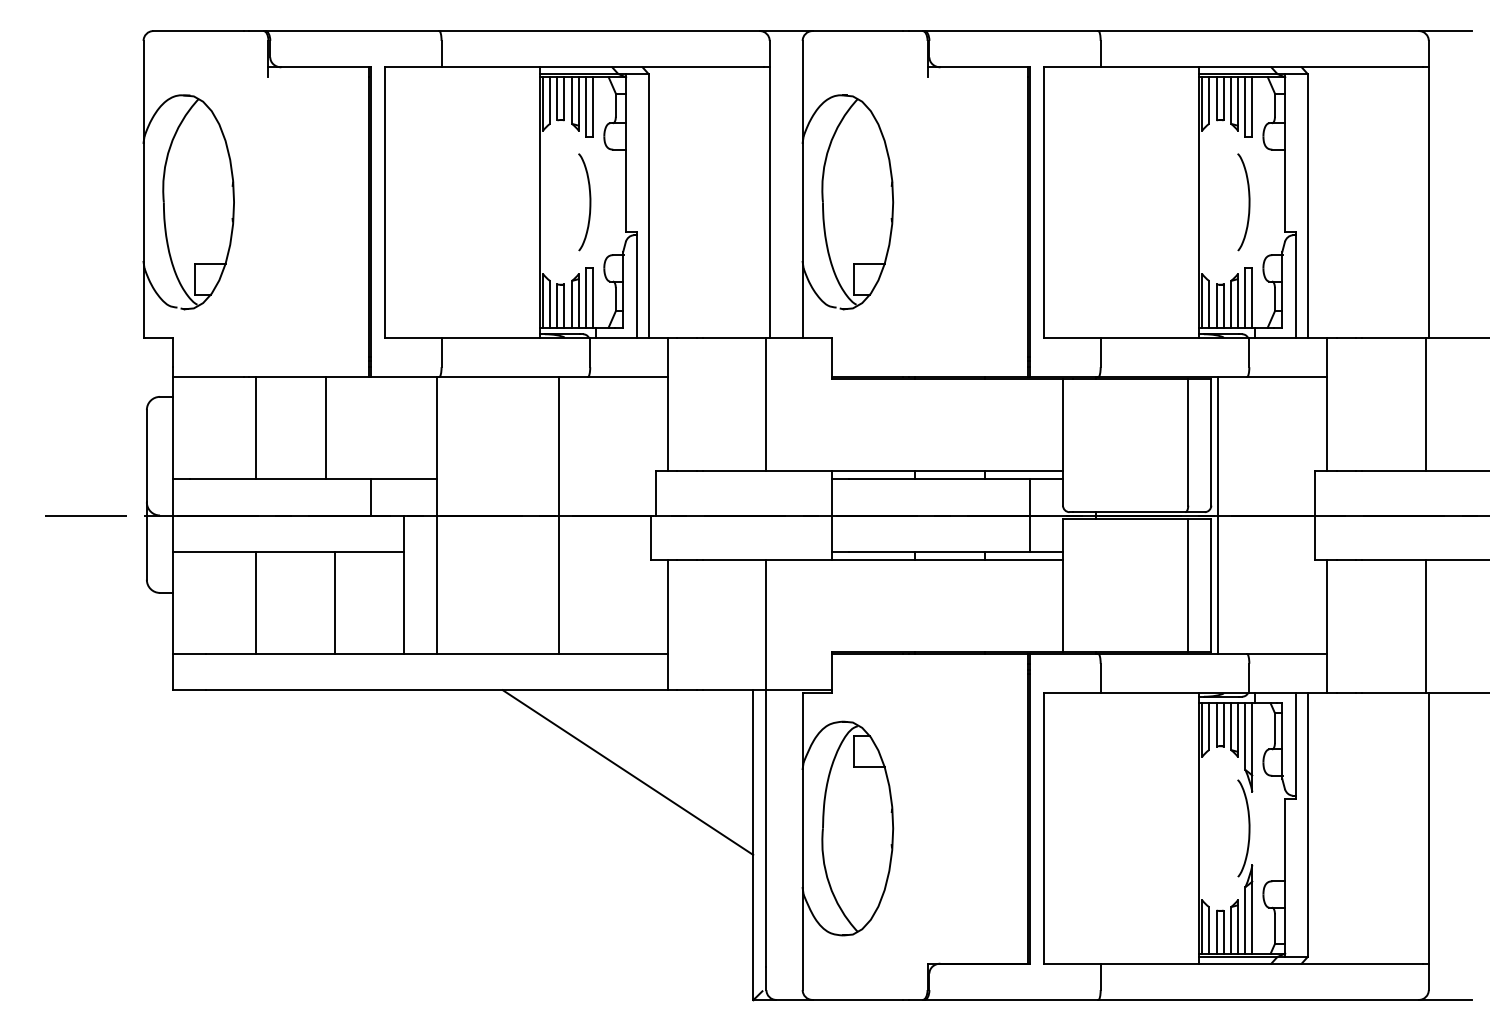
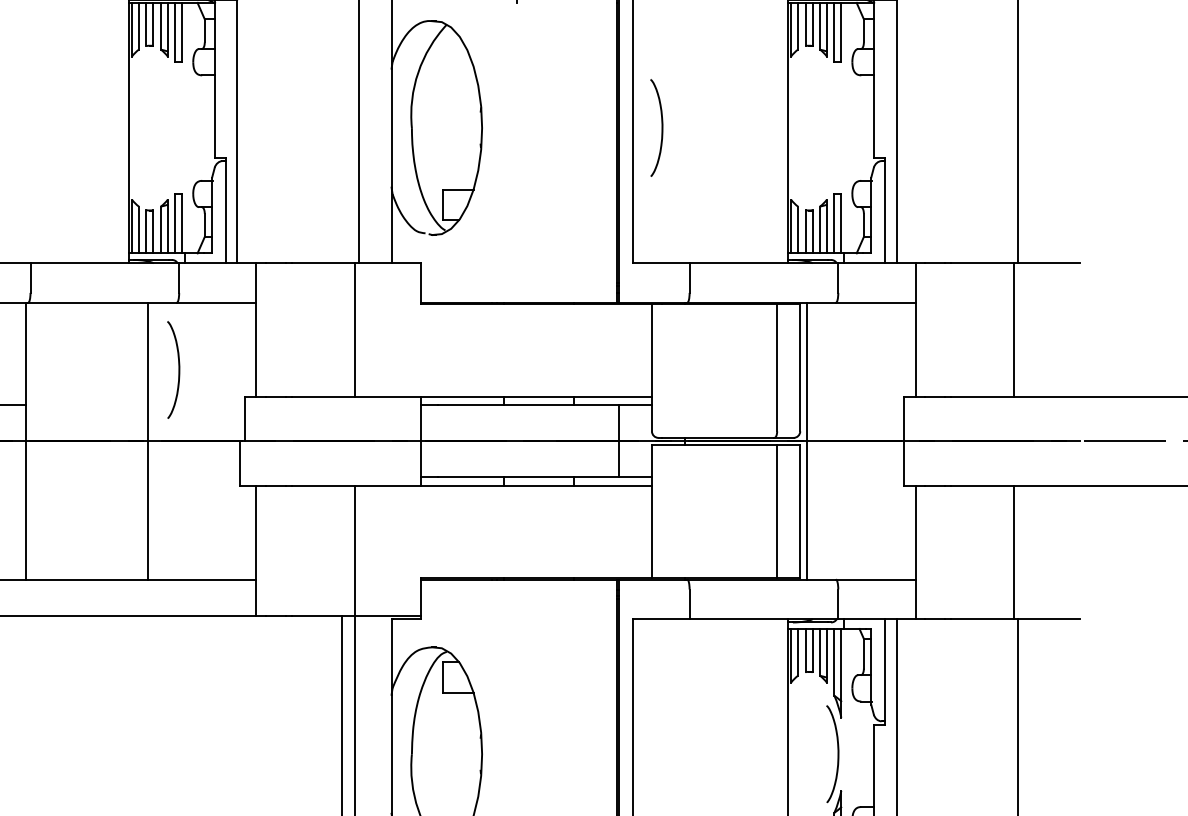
curve: (589, 202) -> (178, 370), moved
curve: (1248, 202) -> (661, 128), moved
line: (627, 772) -> (216, 698), removed

